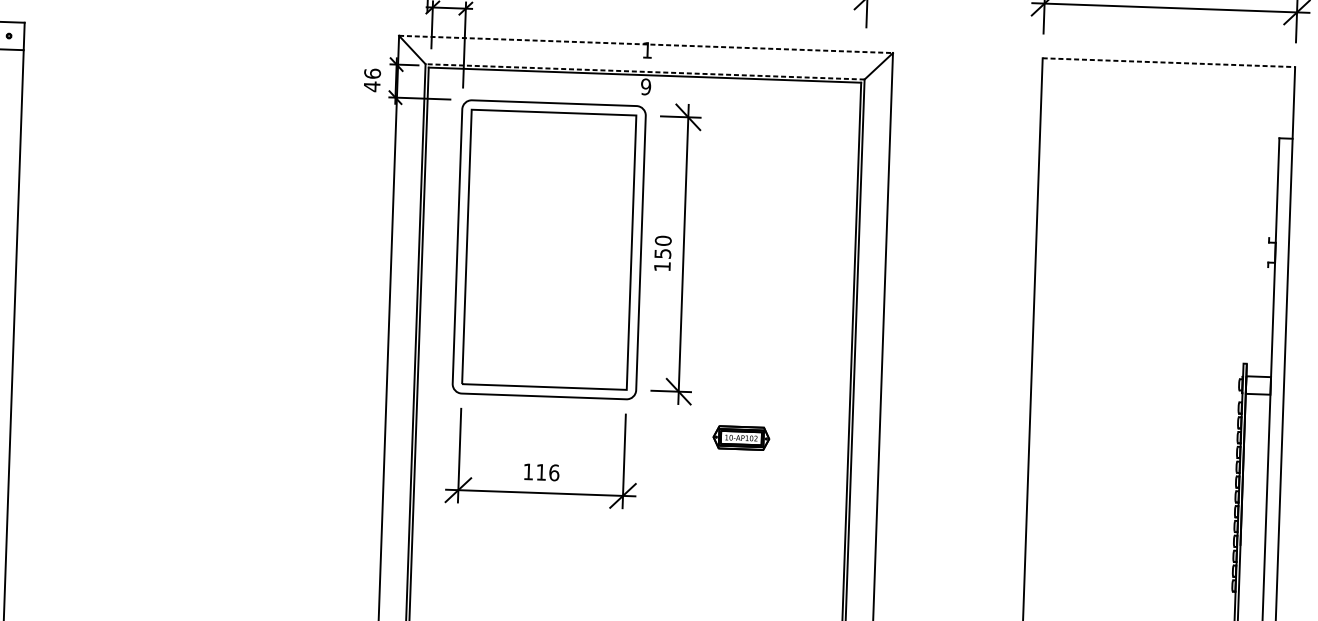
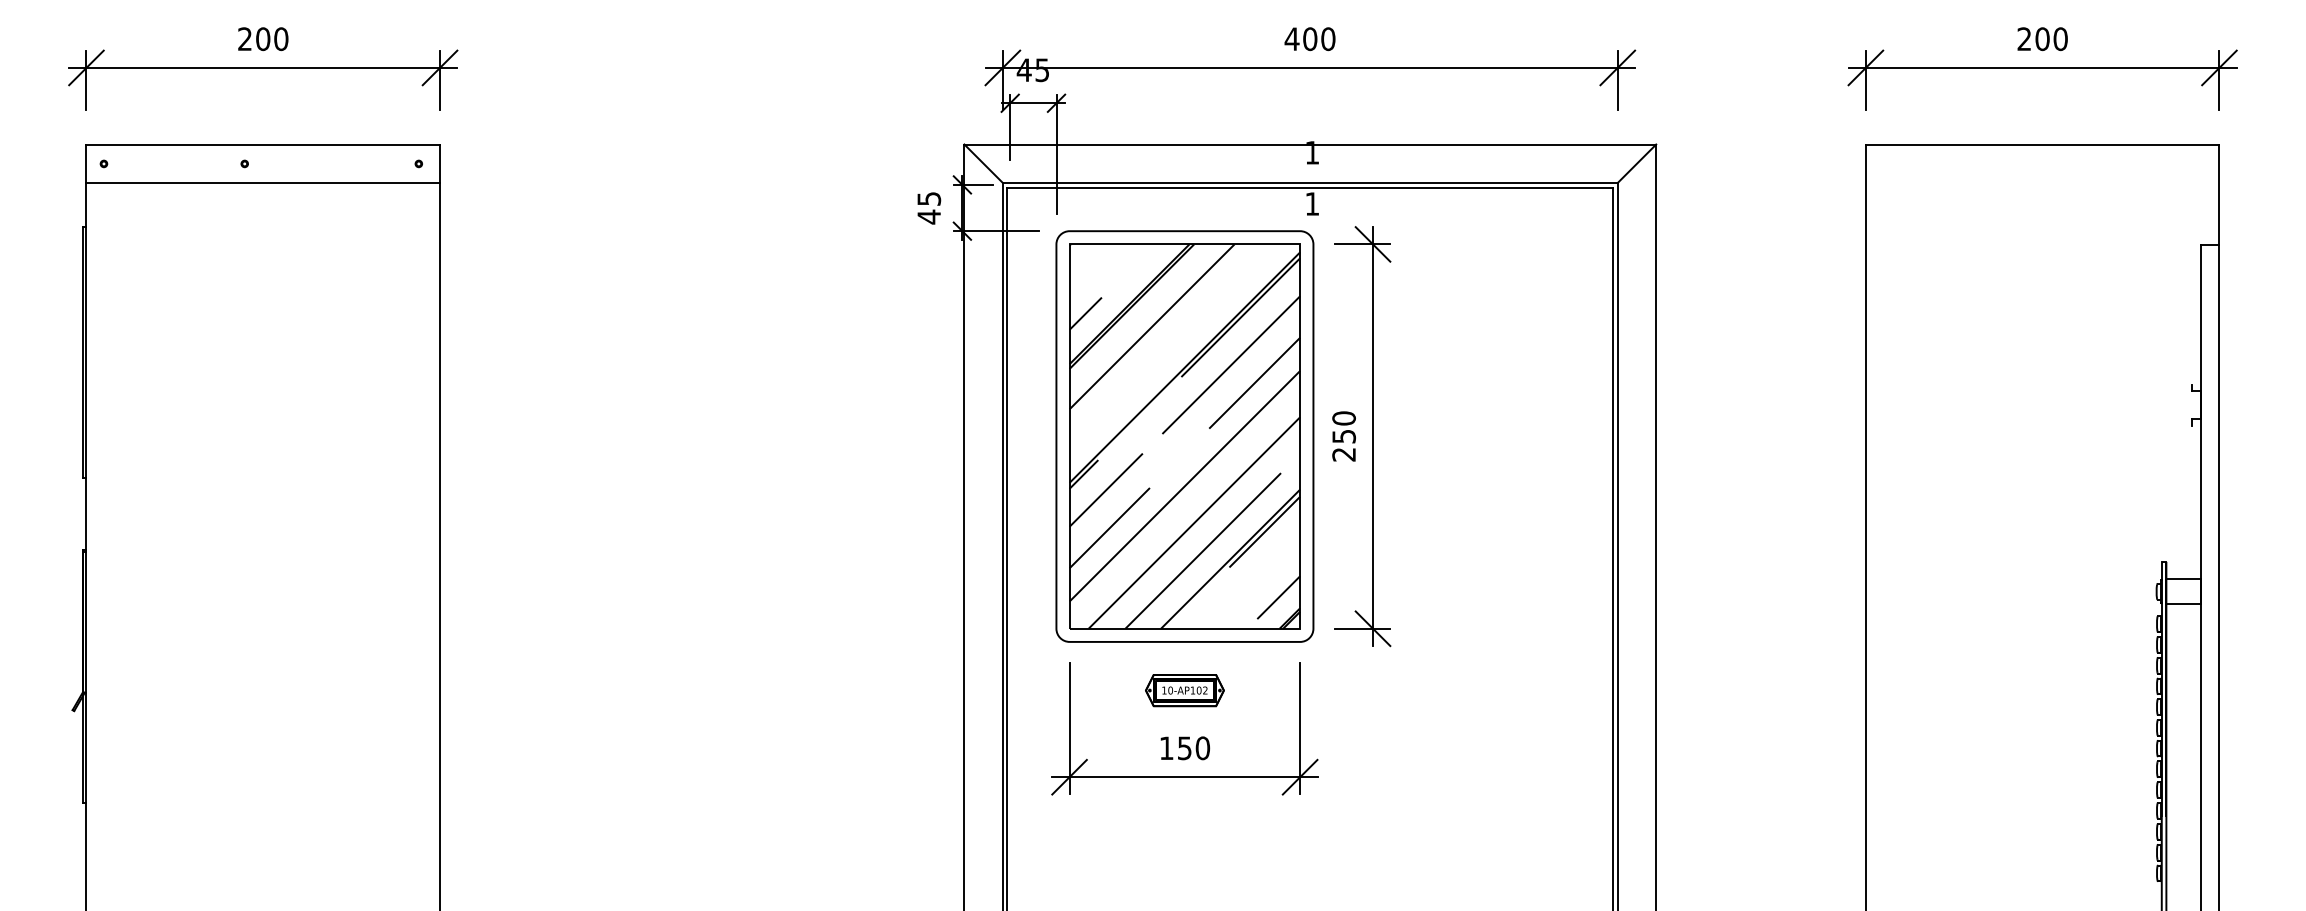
line: (646, 44) -> (1310, 144), dashed -> solid
line: (1168, 62) -> (2042, 144), dashed -> solid
line: (644, 71) -> (1309, 182), dashed -> solid
text: (372, 73) -> (929, 198), 46 -> 45
text: (646, 86) -> (1312, 203), 9 -> 1
hatch: (548, 249) -> (1184, 436), added
text: (662, 266) -> (1343, 454), 150 -> 250
part: (741, 438) -> (1184, 690), moved
text: (548, 472) -> (1194, 748), 116 -> 150

